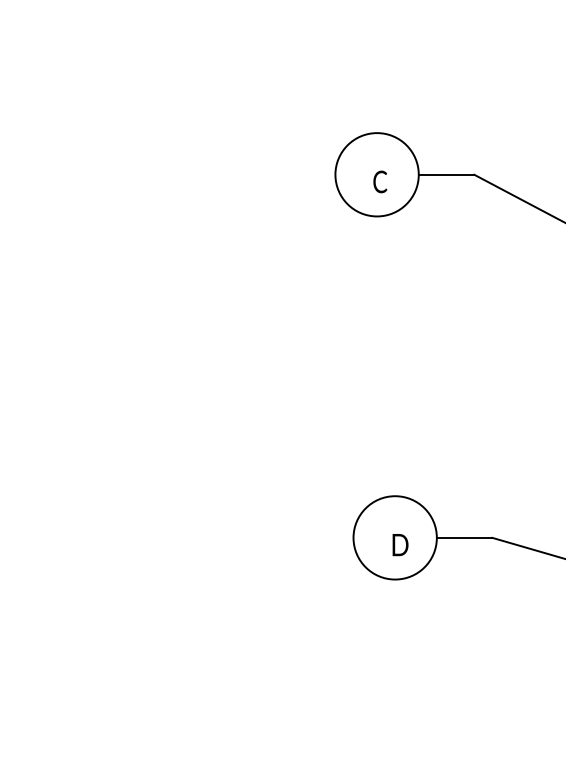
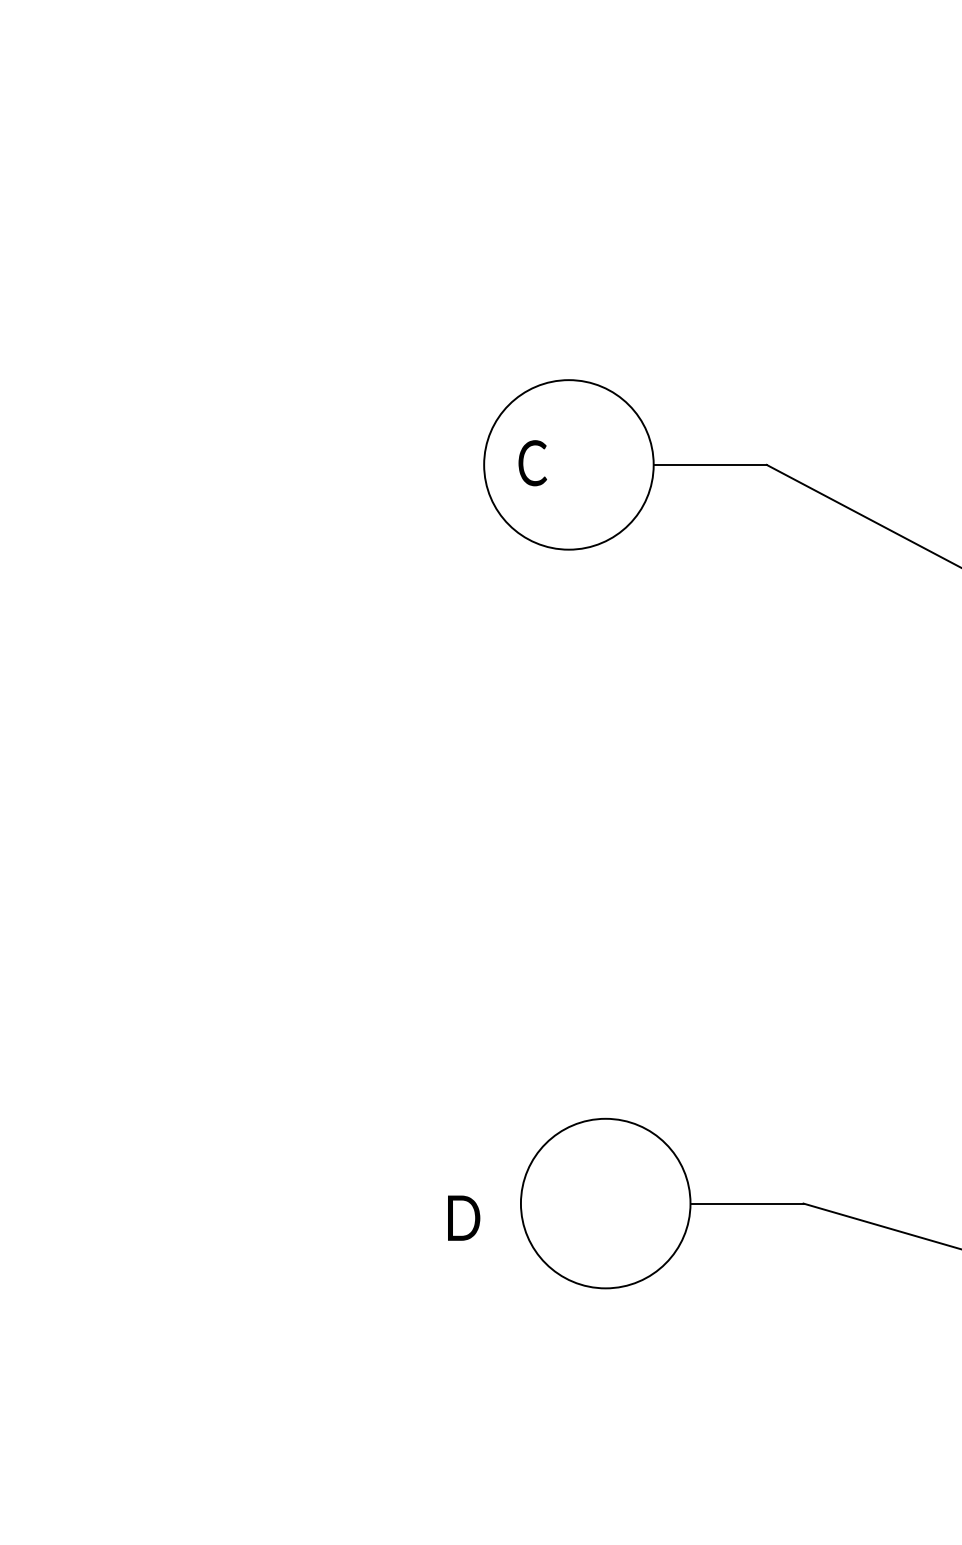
text: (380, 181) -> (533, 462), moved
text: (400, 545) -> (463, 1219), moved

